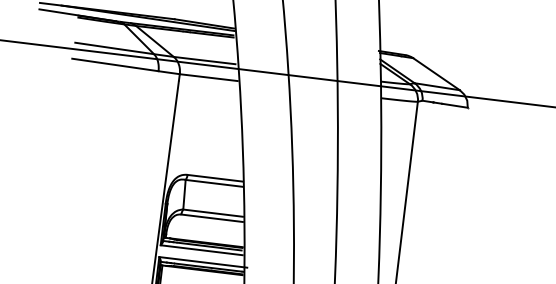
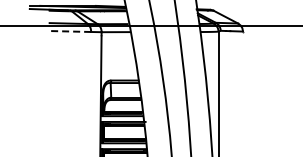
line: (114, 64) -> (69, 31), solid -> dashed

